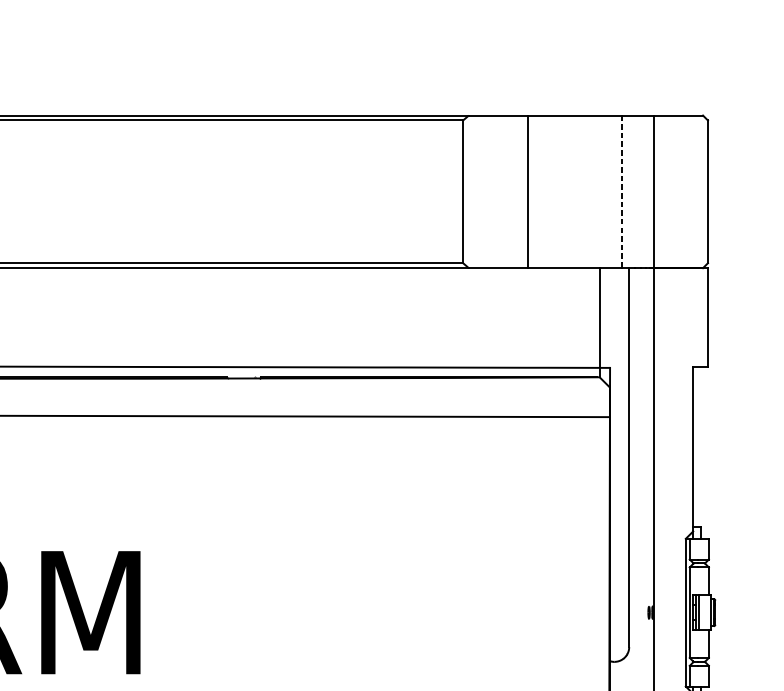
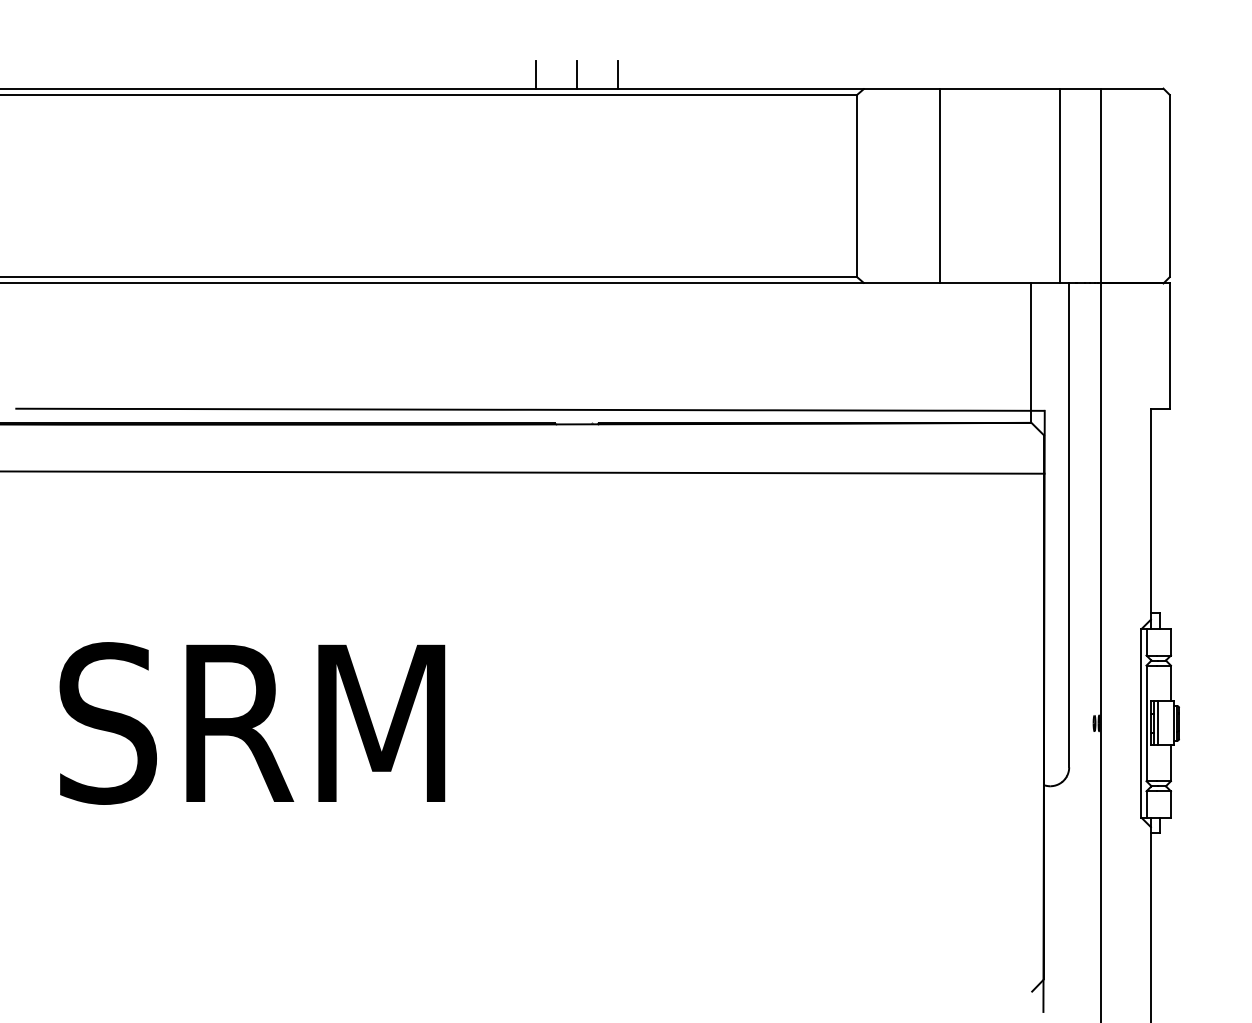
line: (212, 104) -> (536, 74), added
line: (244, 104) -> (577, 74), added
line: (275, 104) -> (617, 74), added
line: (621, 192) -> (1059, 186), dashed -> solid

